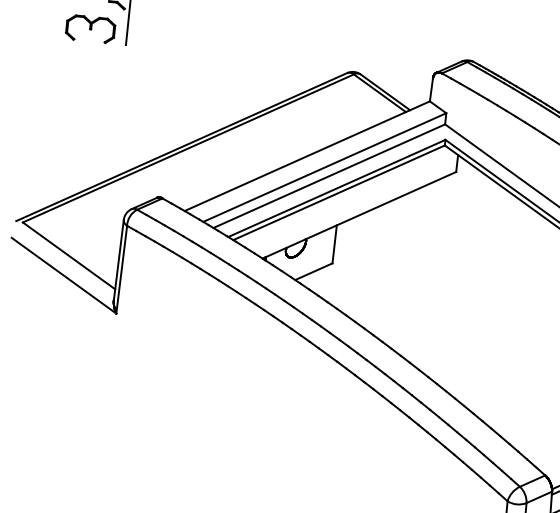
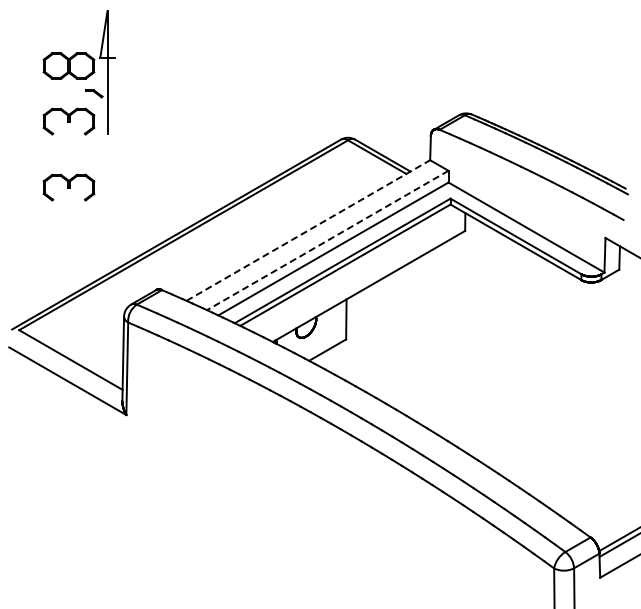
part: (83, 91) -> (68, 187), added
line: (307, 156) -> (308, 230), solid -> dashed
line: (324, 167) -> (327, 240), solid -> dashed

